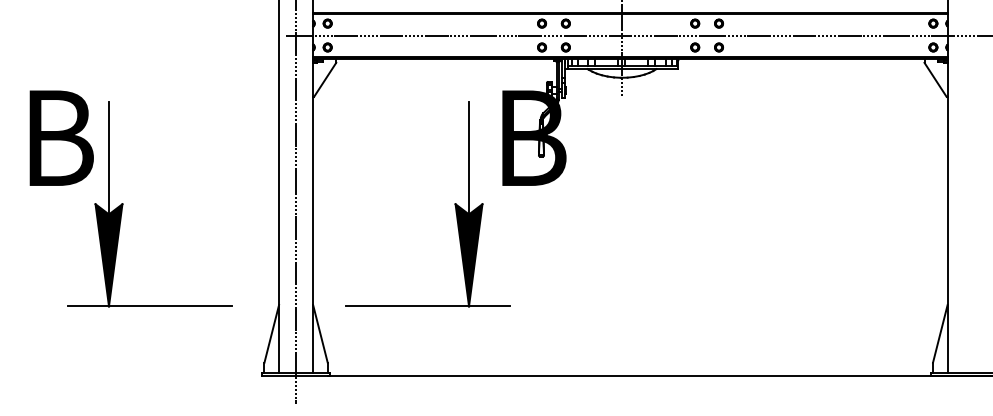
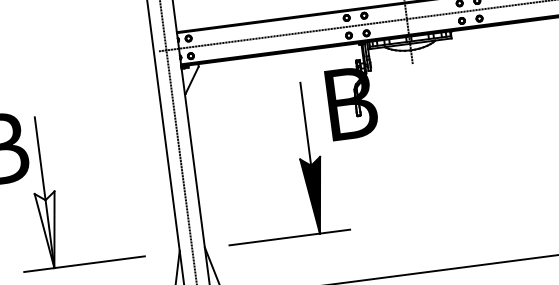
fill: (108, 255) -> (49, 230), removed

